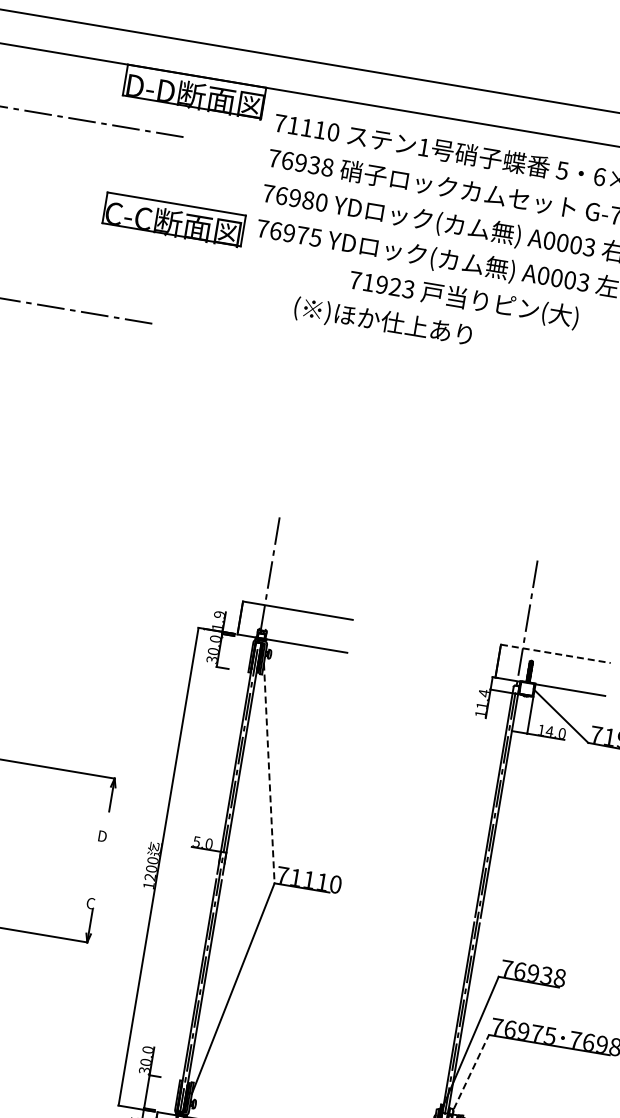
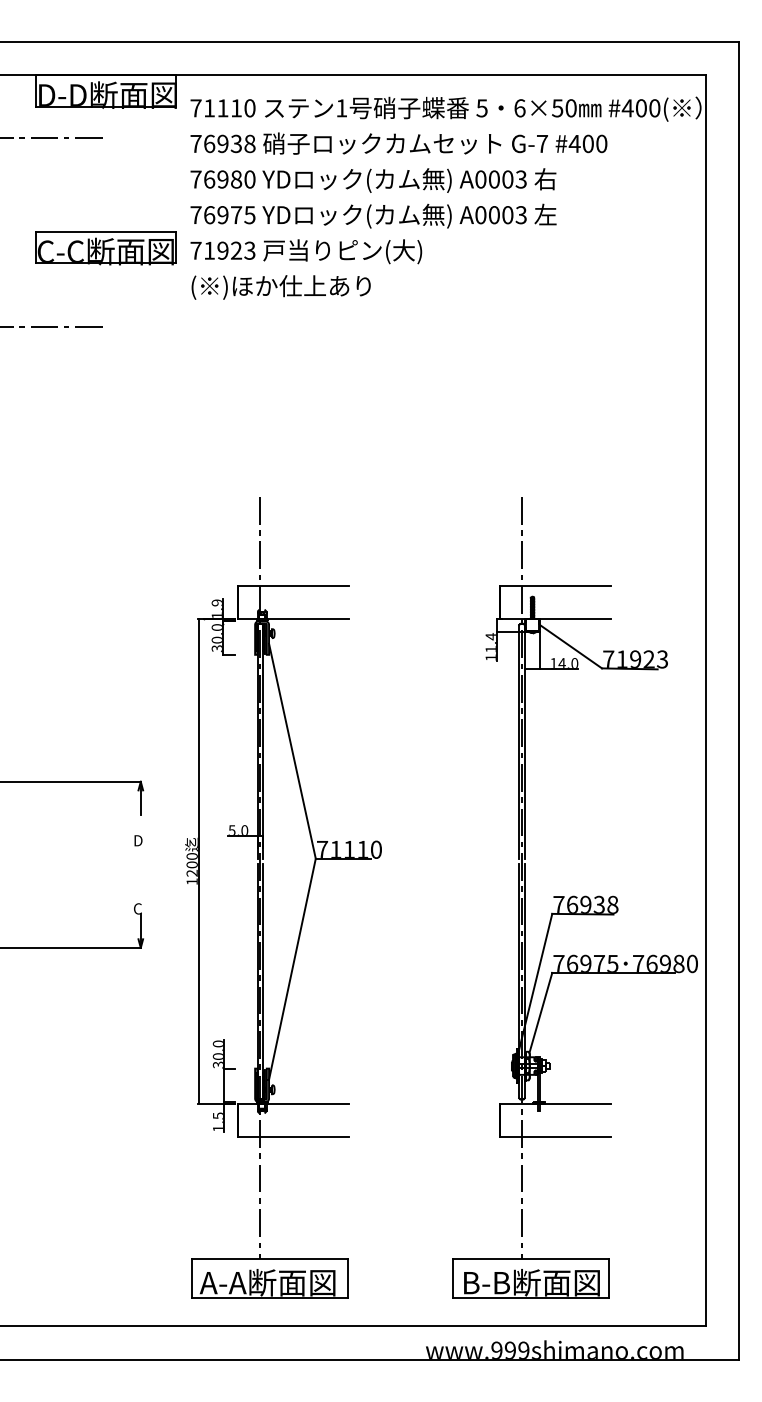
part: (173, 220) -> (105, 248), moved
text: (464, 299) -> (306, 251), moved
text: (382, 322) -> (280, 287), moved
line: (556, 653) -> (555, 585), dashed -> solid
line: (269, 773) -> (292, 751), dashed -> solid
line: (471, 1071) -> (541, 1011), dashed -> solid

